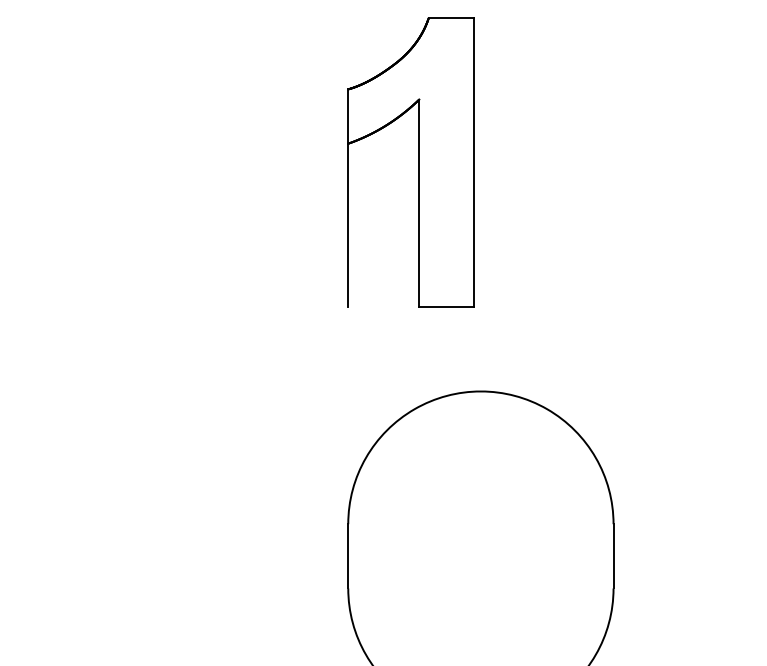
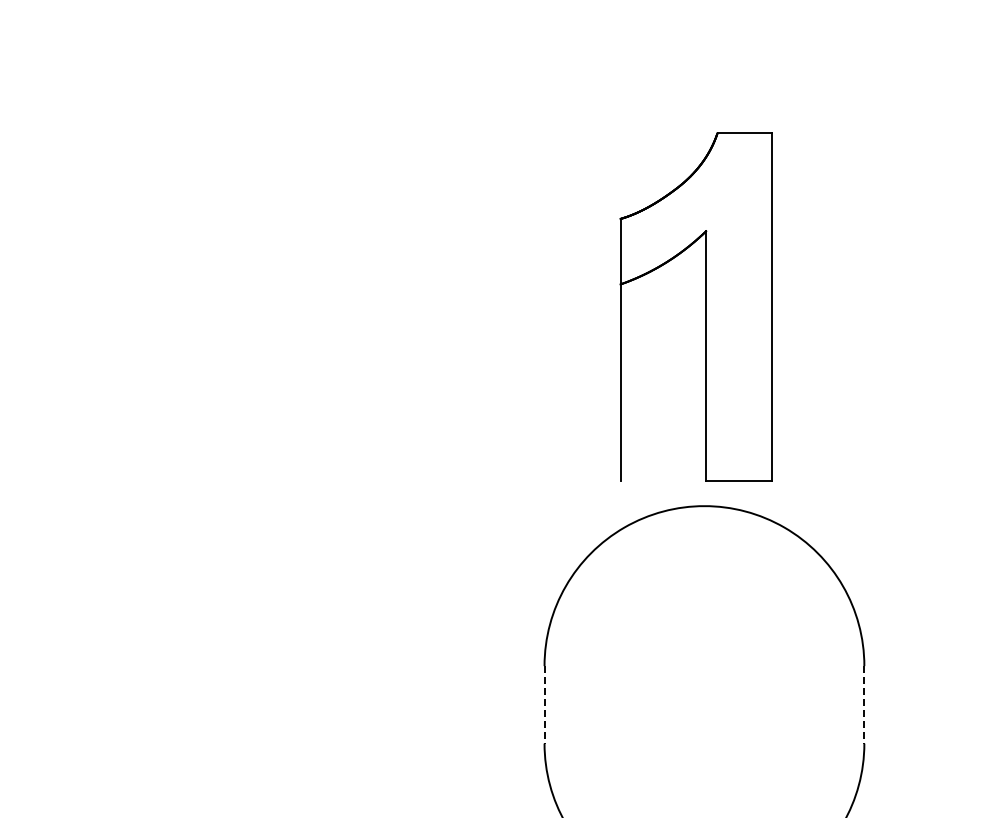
part: (418, 162) -> (705, 306), moved
line: (348, 556) -> (544, 704), solid -> dashed
line: (613, 556) -> (864, 704), solid -> dashed

